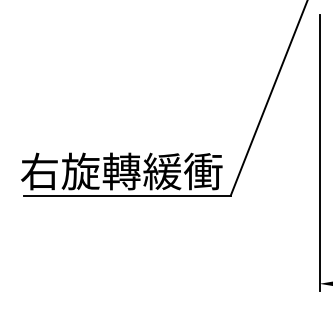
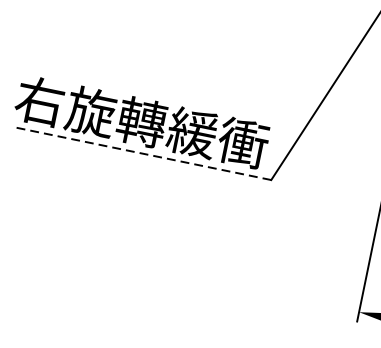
line: (126, 195) -> (141, 153), solid -> dashed

